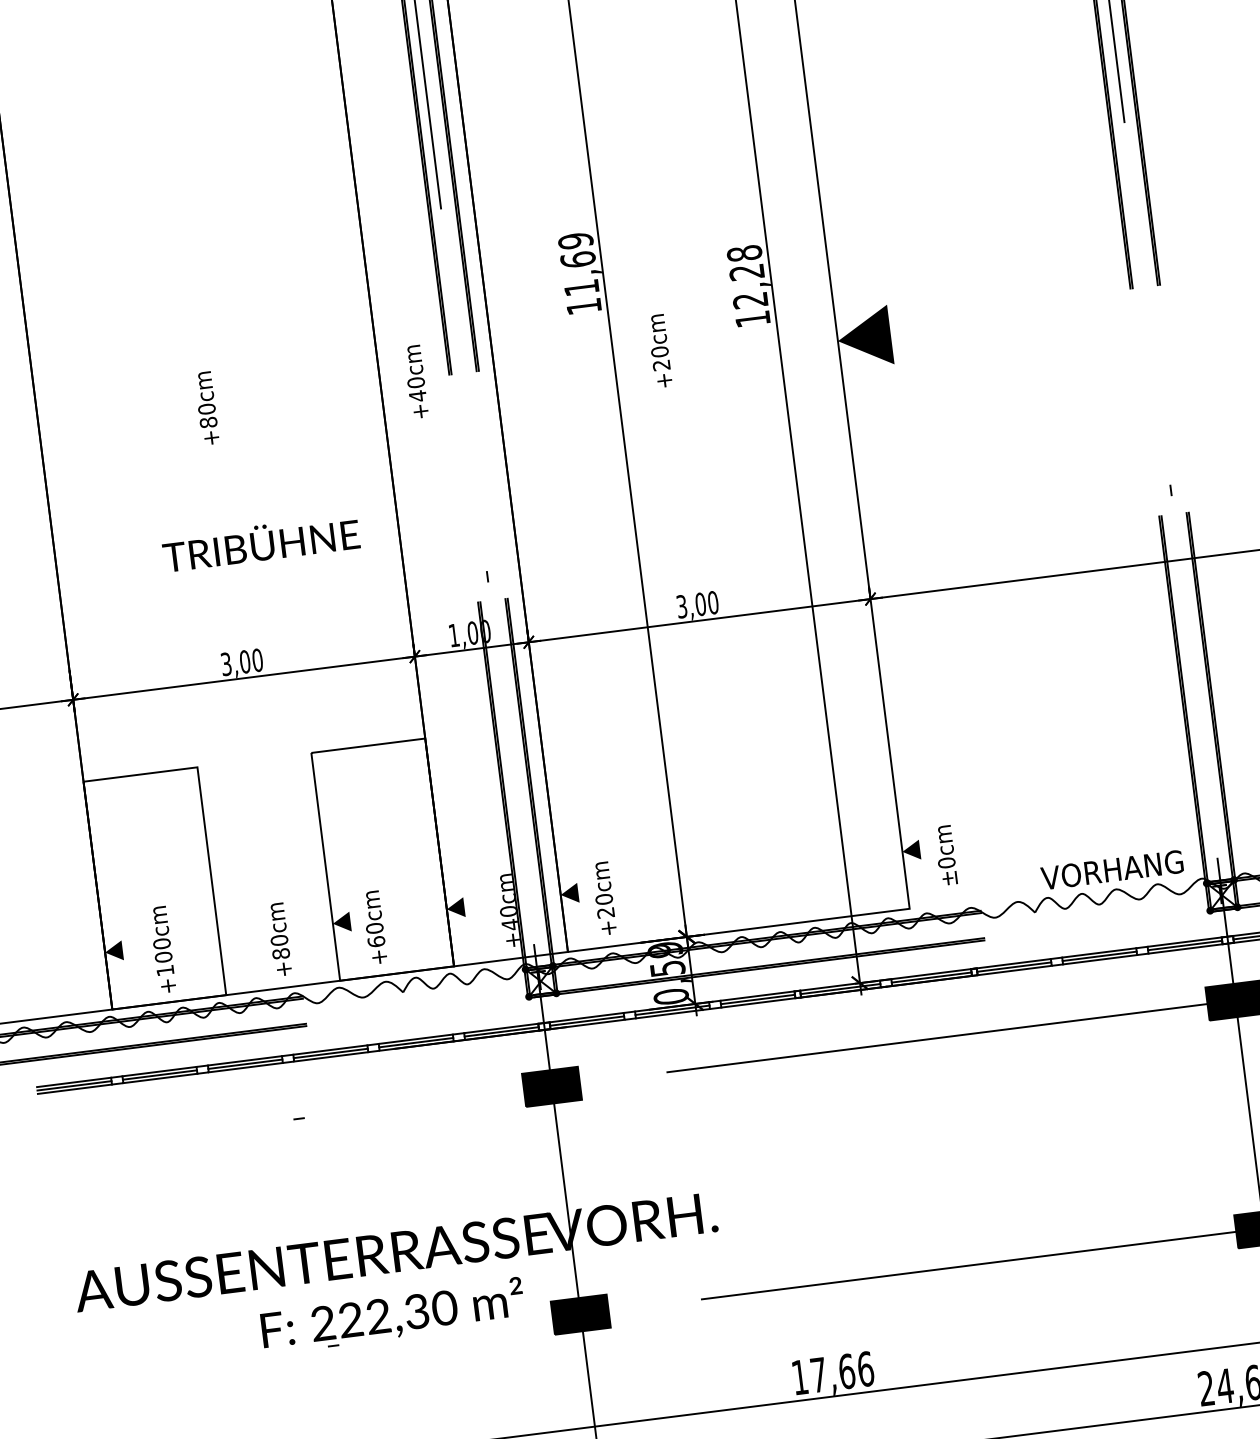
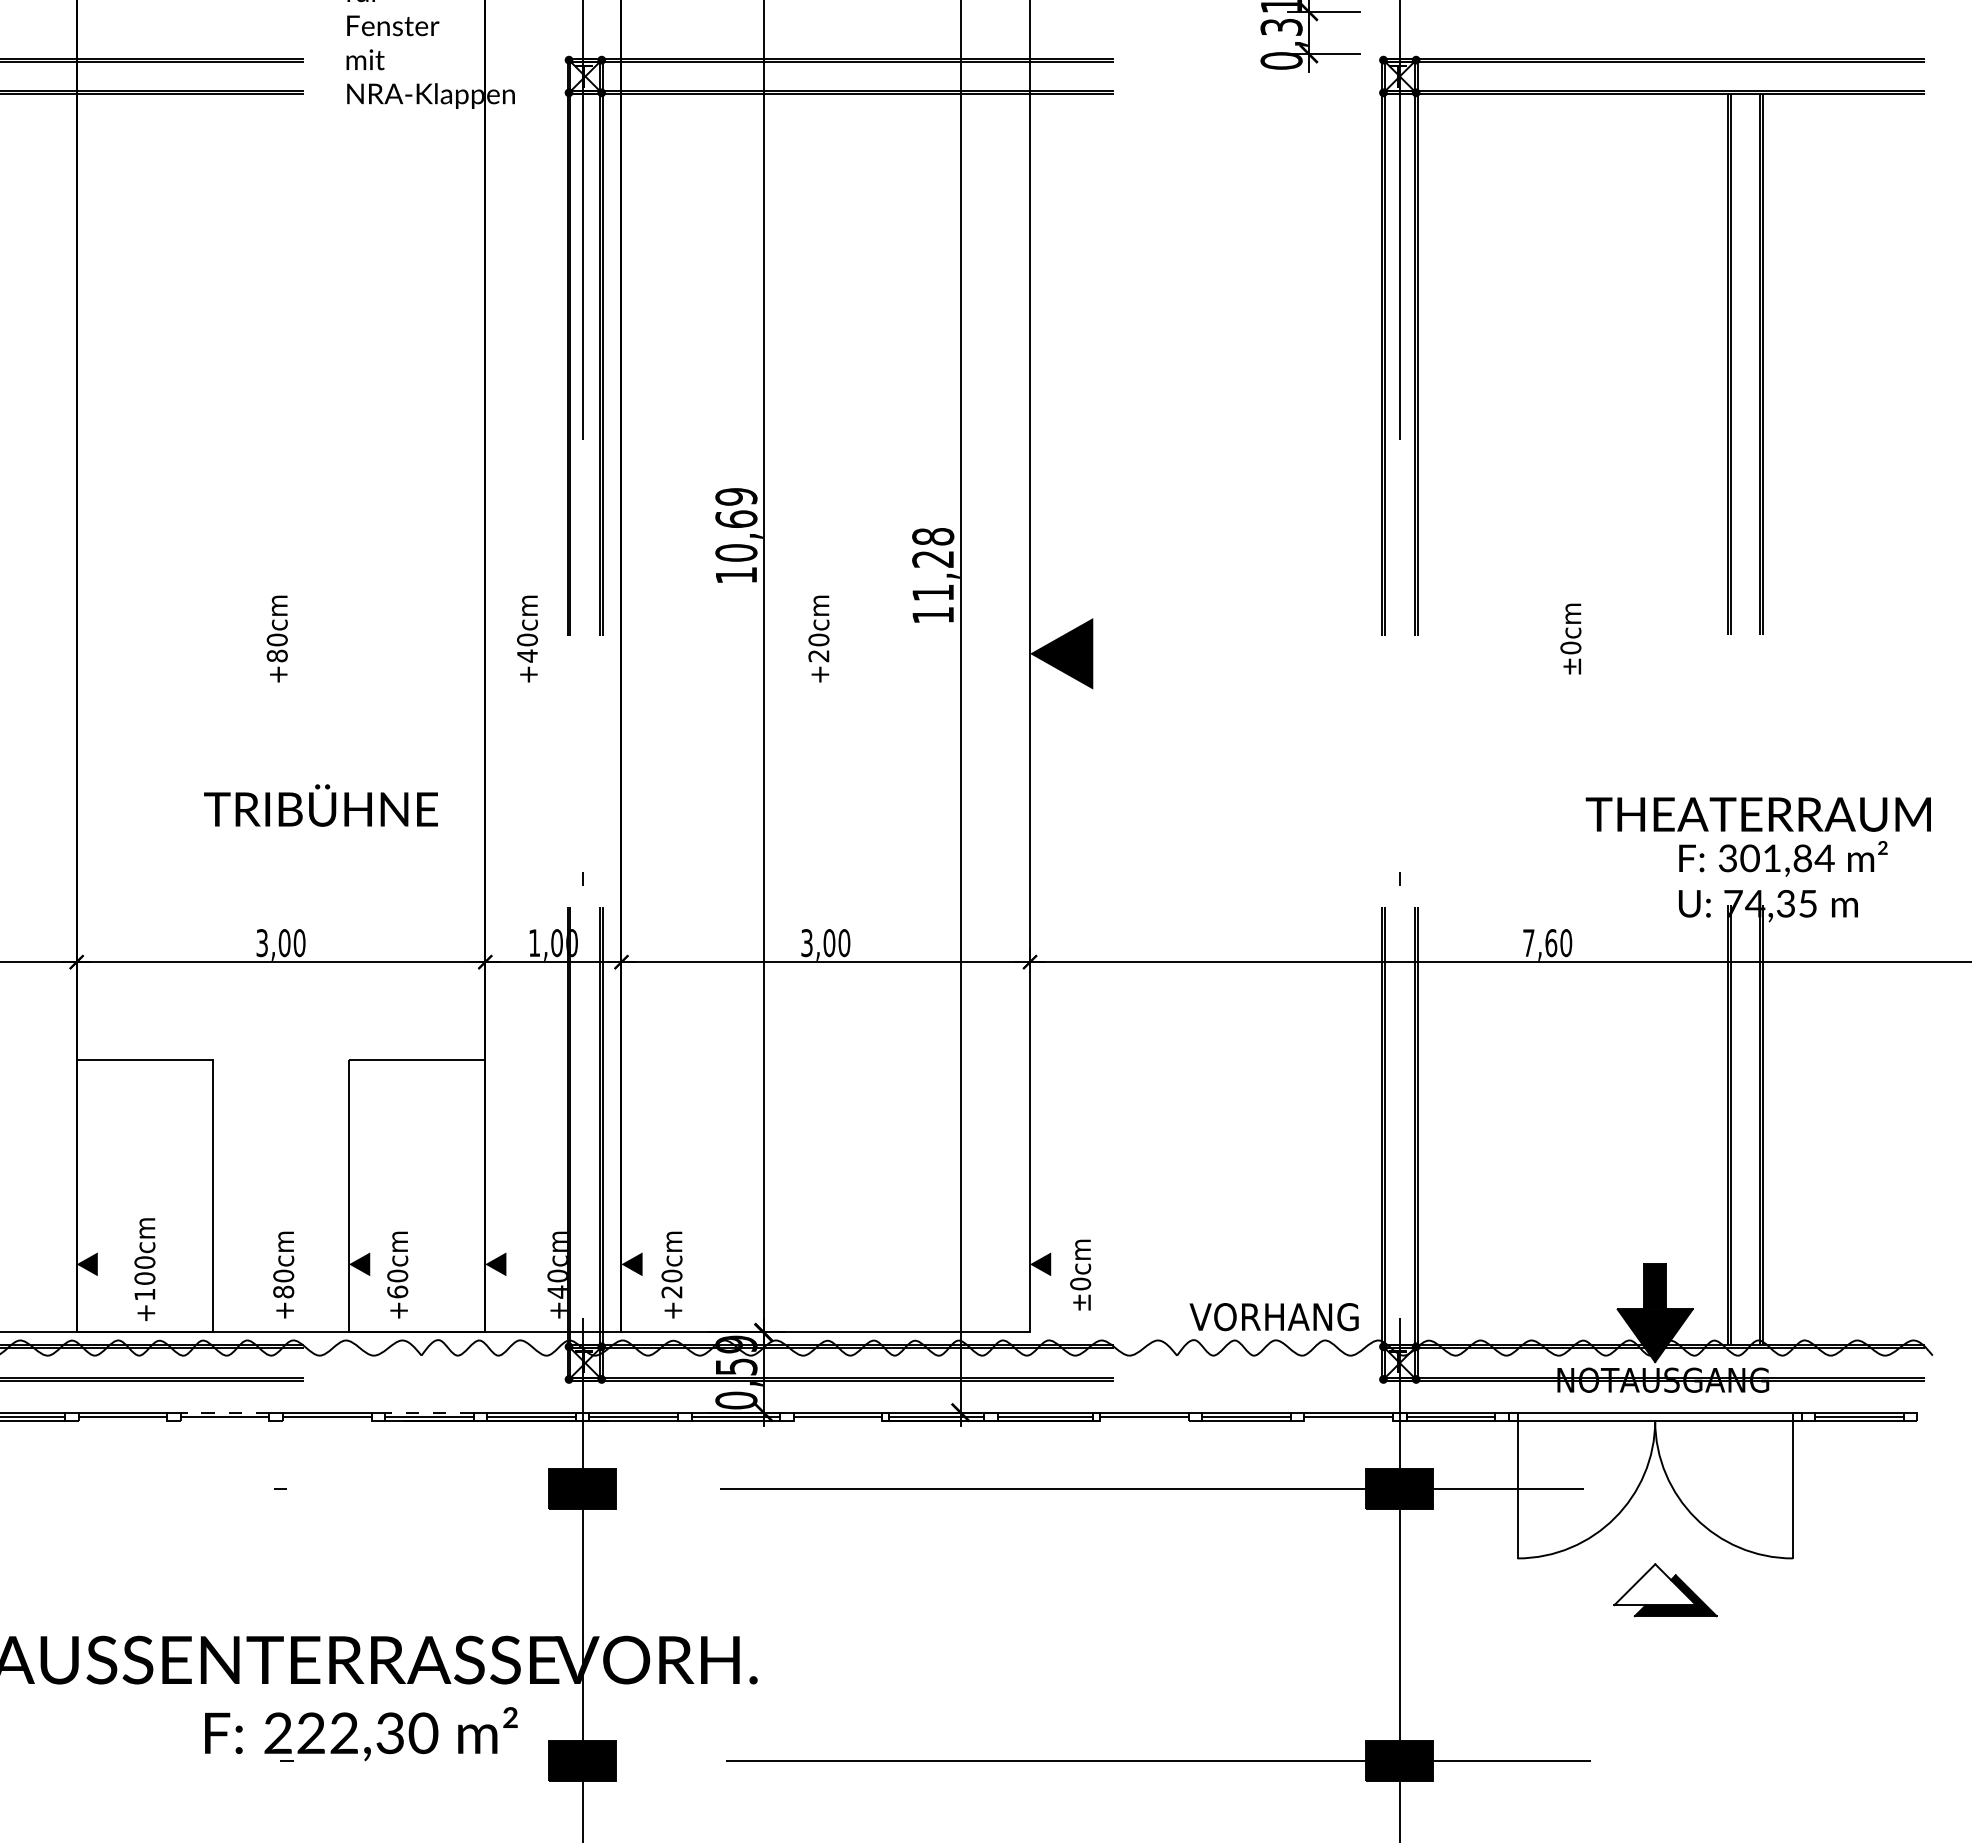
text: (581, 287) -> (736, 552), 11,69 -> 10,69
text: (749, 300) -> (932, 592), 12,28 -> 11,28
line: (1185, 948) -> (1348, 1420), removed
line: (1014, 970) -> (1144, 1420), removed
line: (757, 1002) -> (837, 1420), removed
line: (415, 1039) -> (428, 1412), solid -> dashed
line: (331, 1056) -> (327, 1420), removed
line: (244, 1060) -> (224, 1412), solid -> dashed
line: (245, 1067) -> (224, 1420), removed
line: (159, 1078) -> (122, 1420), removed

